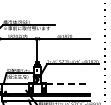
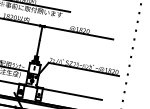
line: (68, 83) -> (72, 93), dashed -> solid

